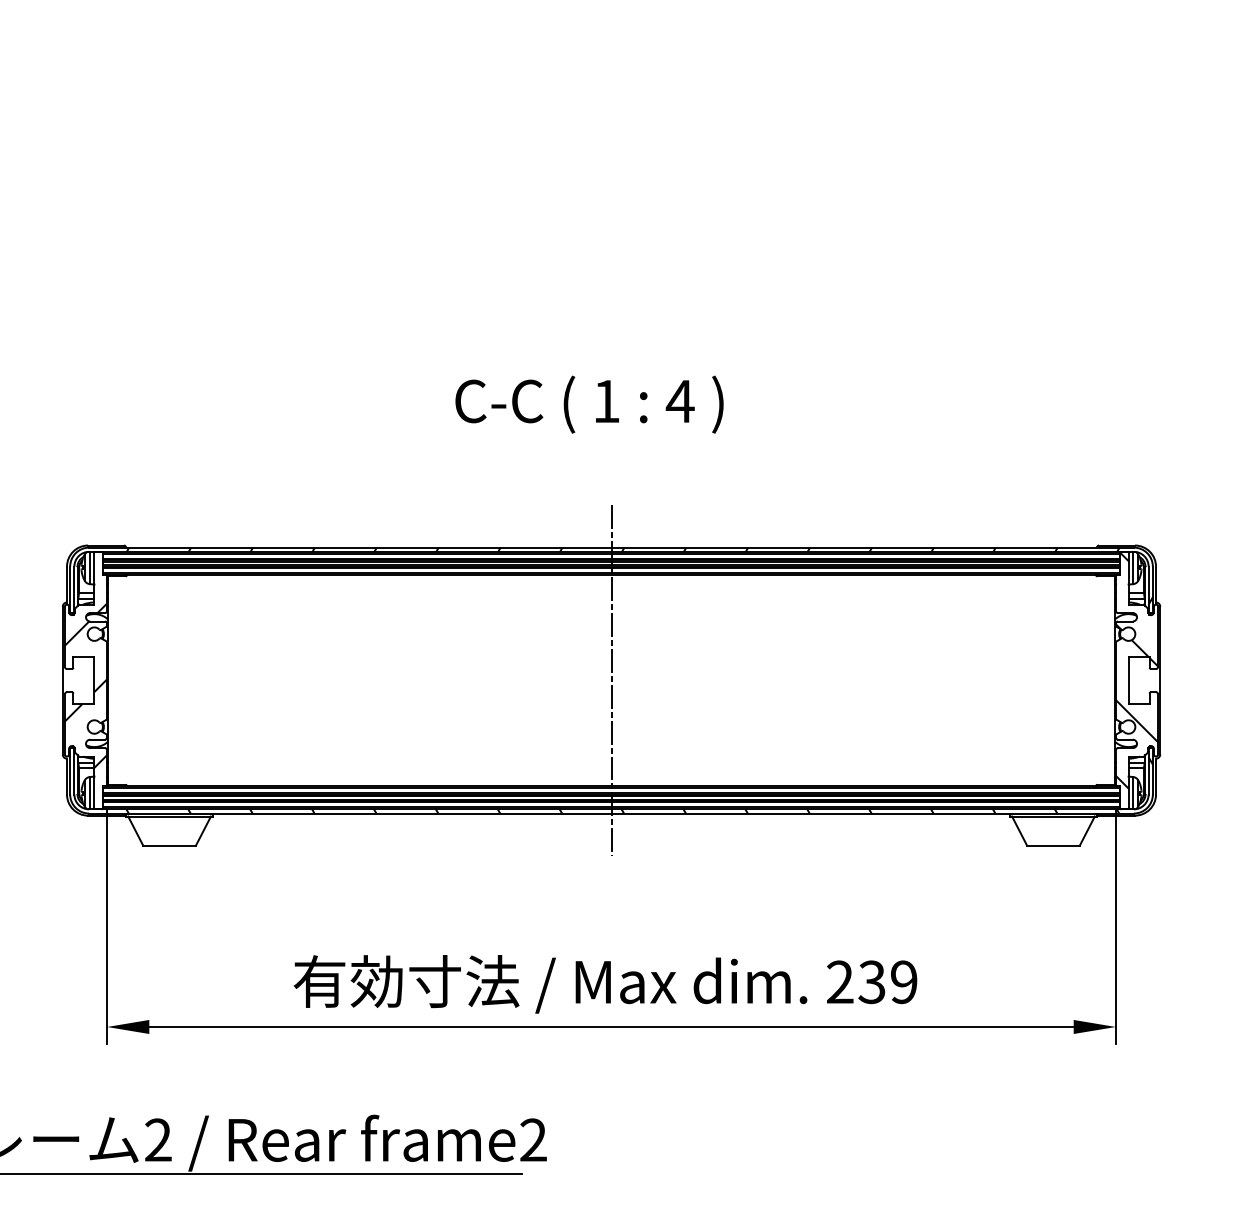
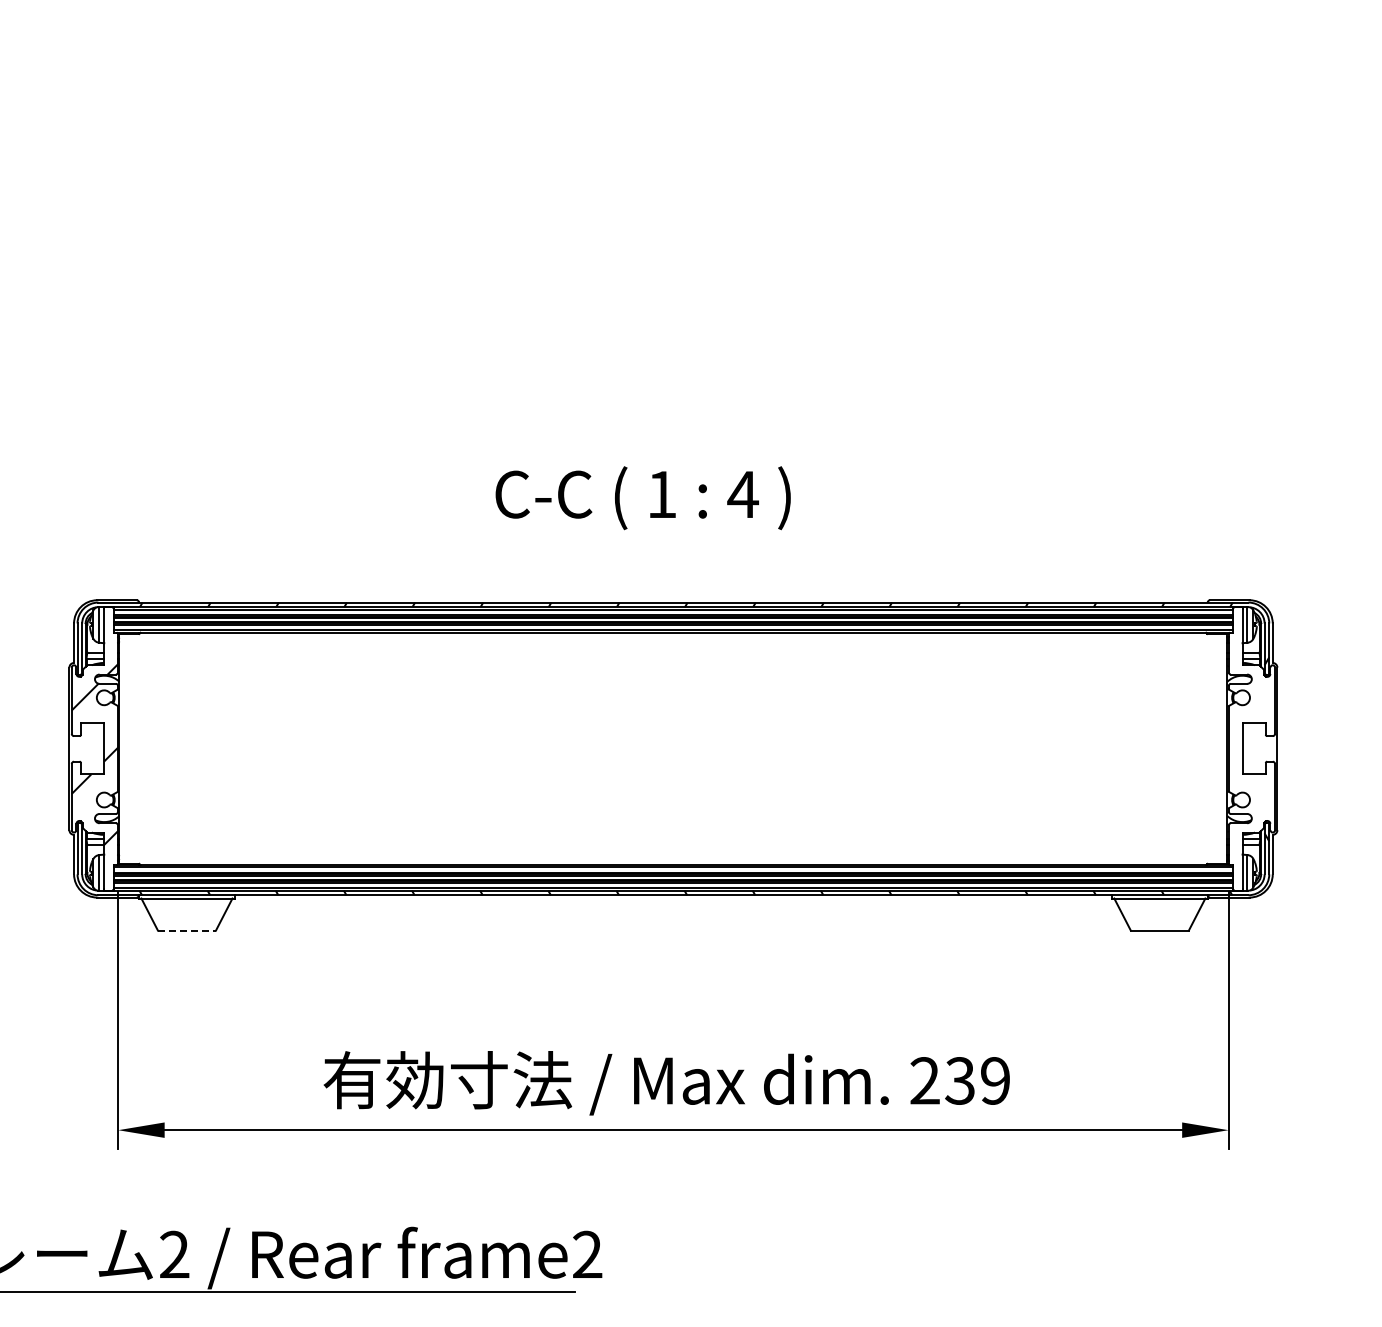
text: (588, 404) -> (642, 498), moved
hatch: (1136, 670) -> (1251, 737), removed
line: (611, 680) -> (673, 748), removed
line: (170, 845) -> (187, 930), solid -> dashed

